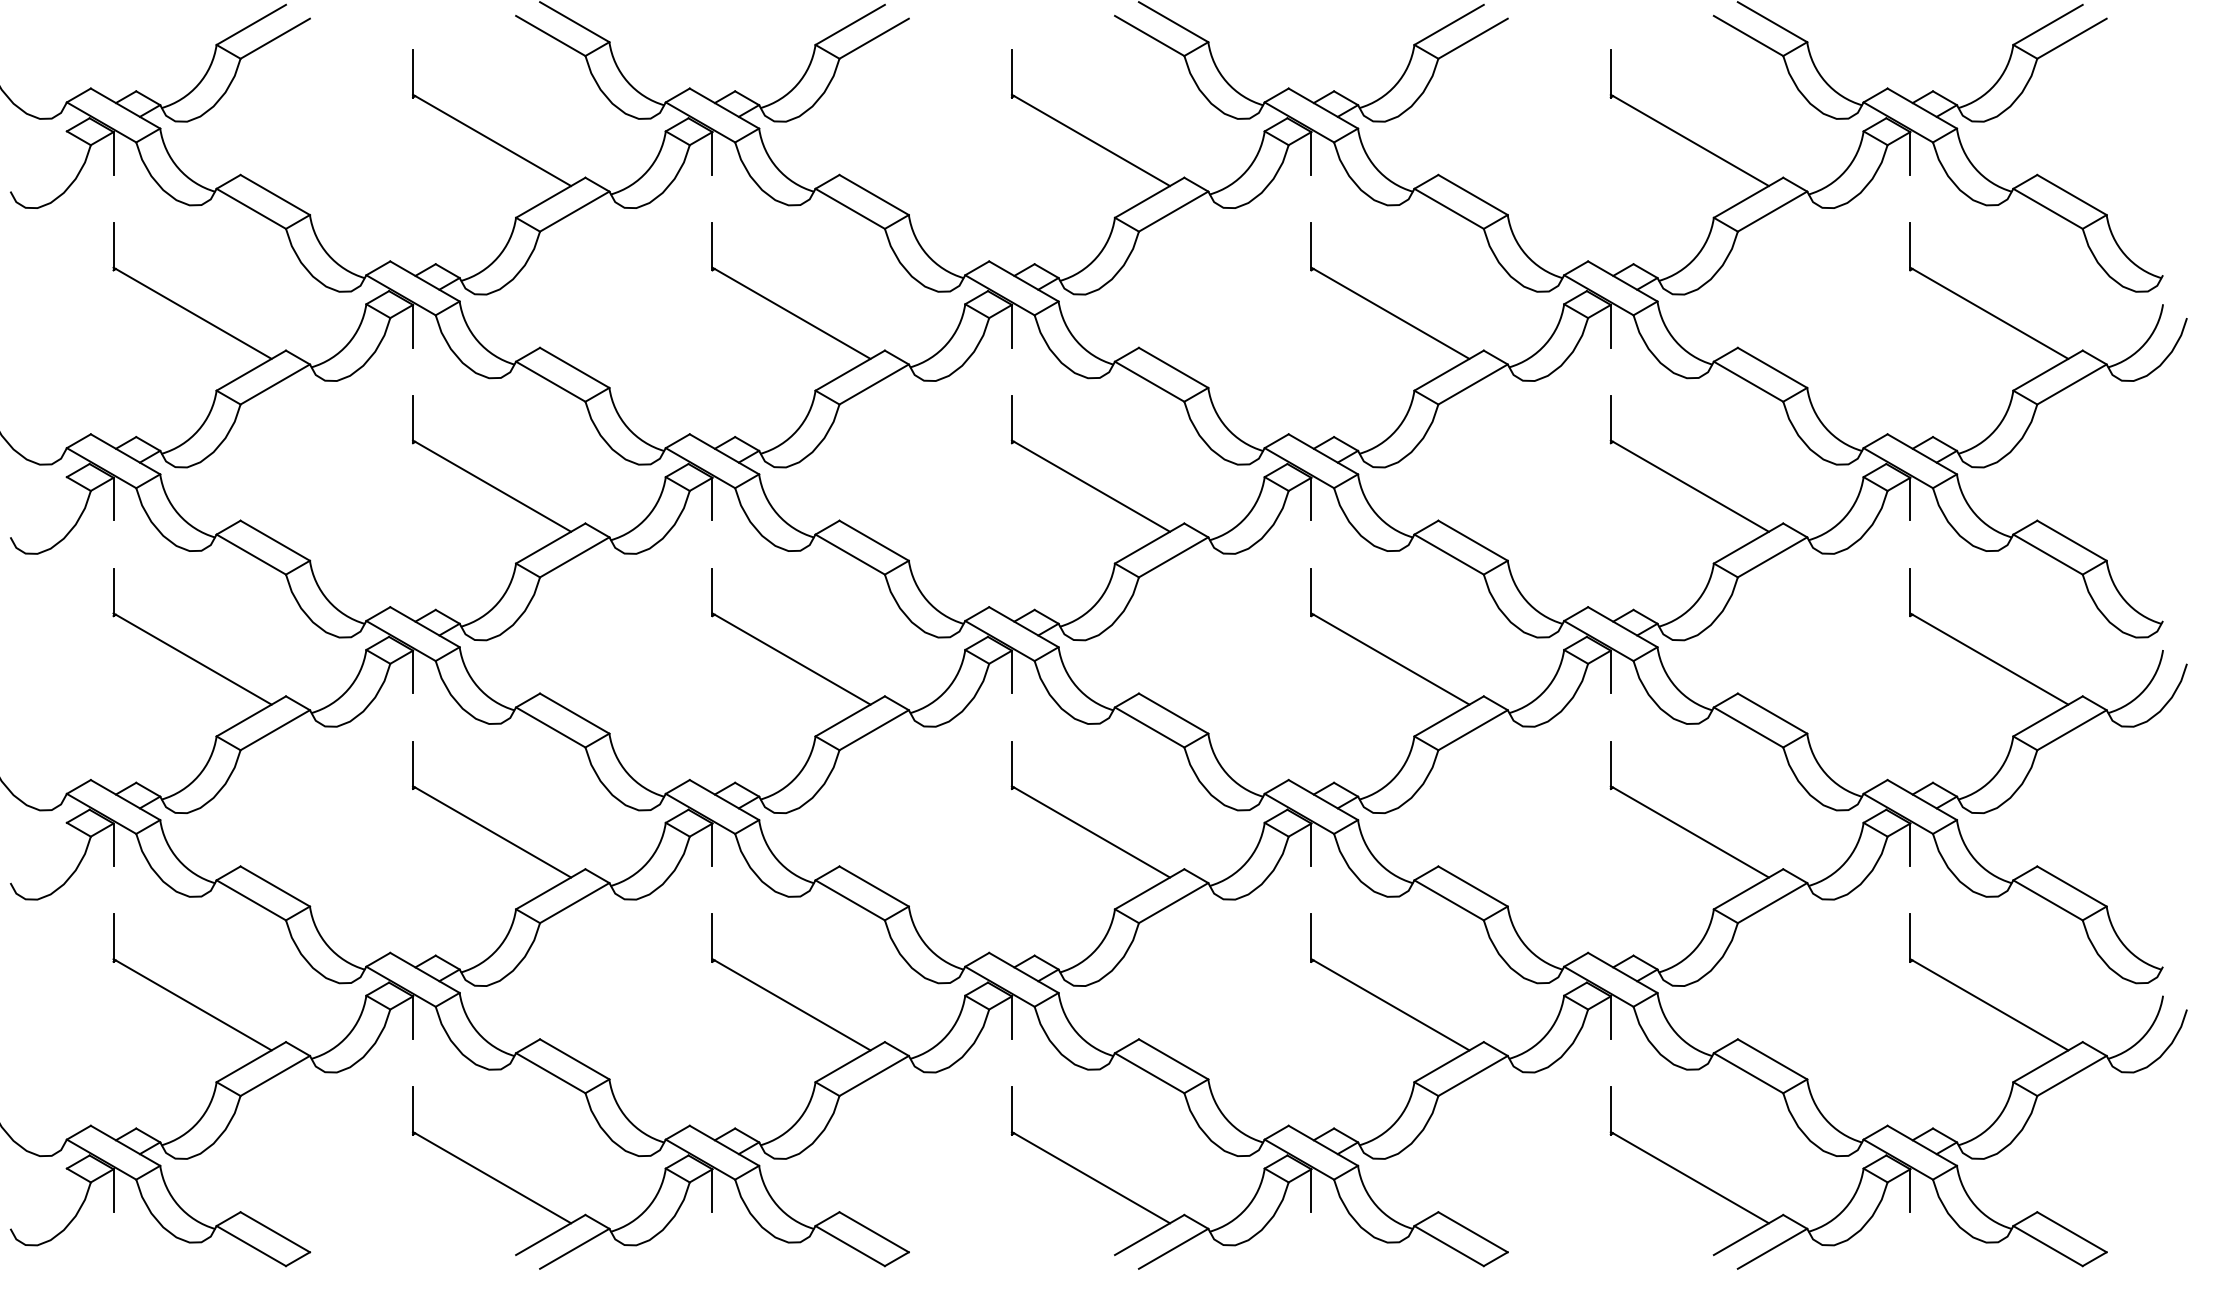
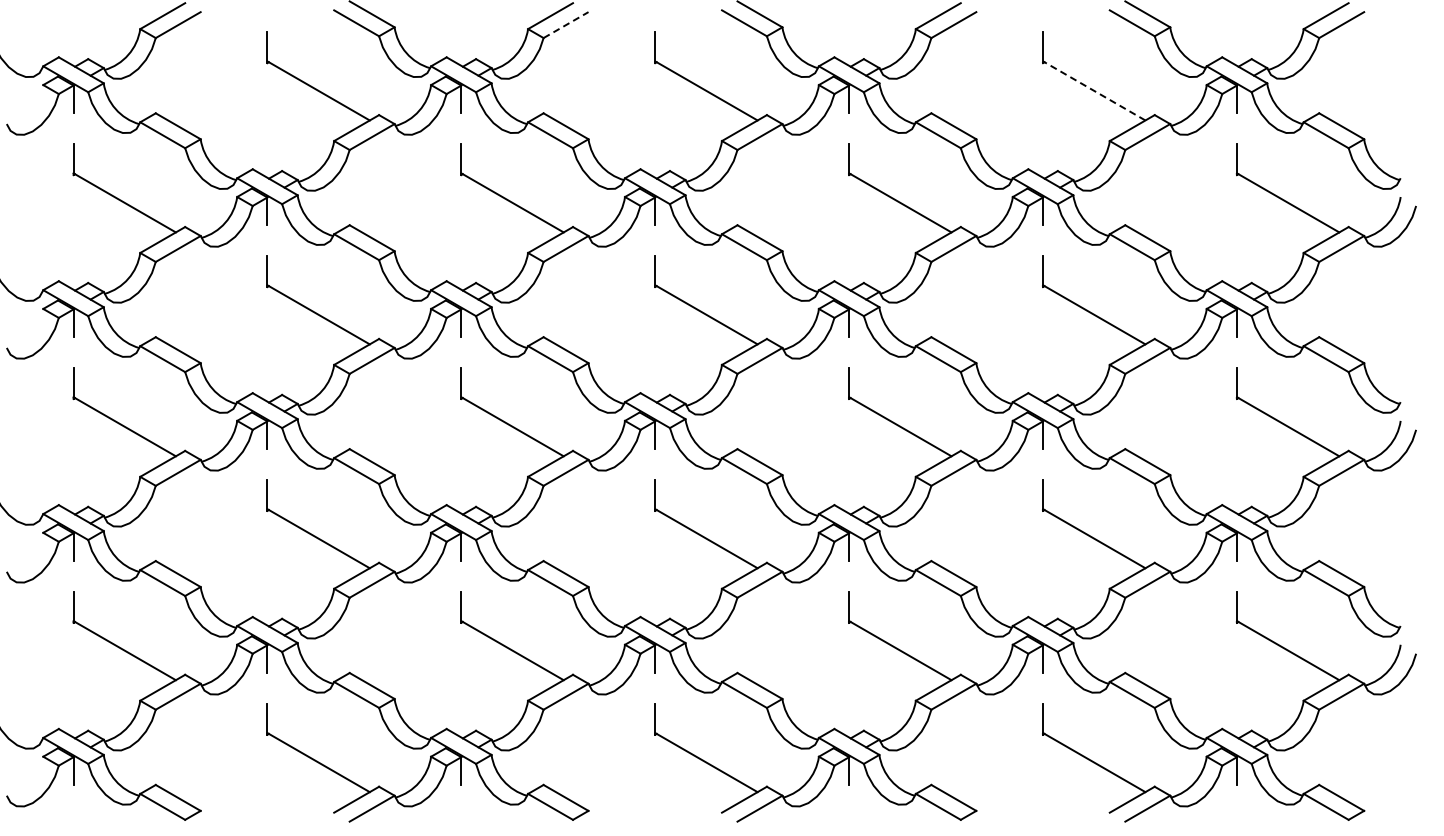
line: (874, 39) -> (566, 25), solid -> dashed
line: (1688, 139) -> (1093, 90), solid -> dashed

